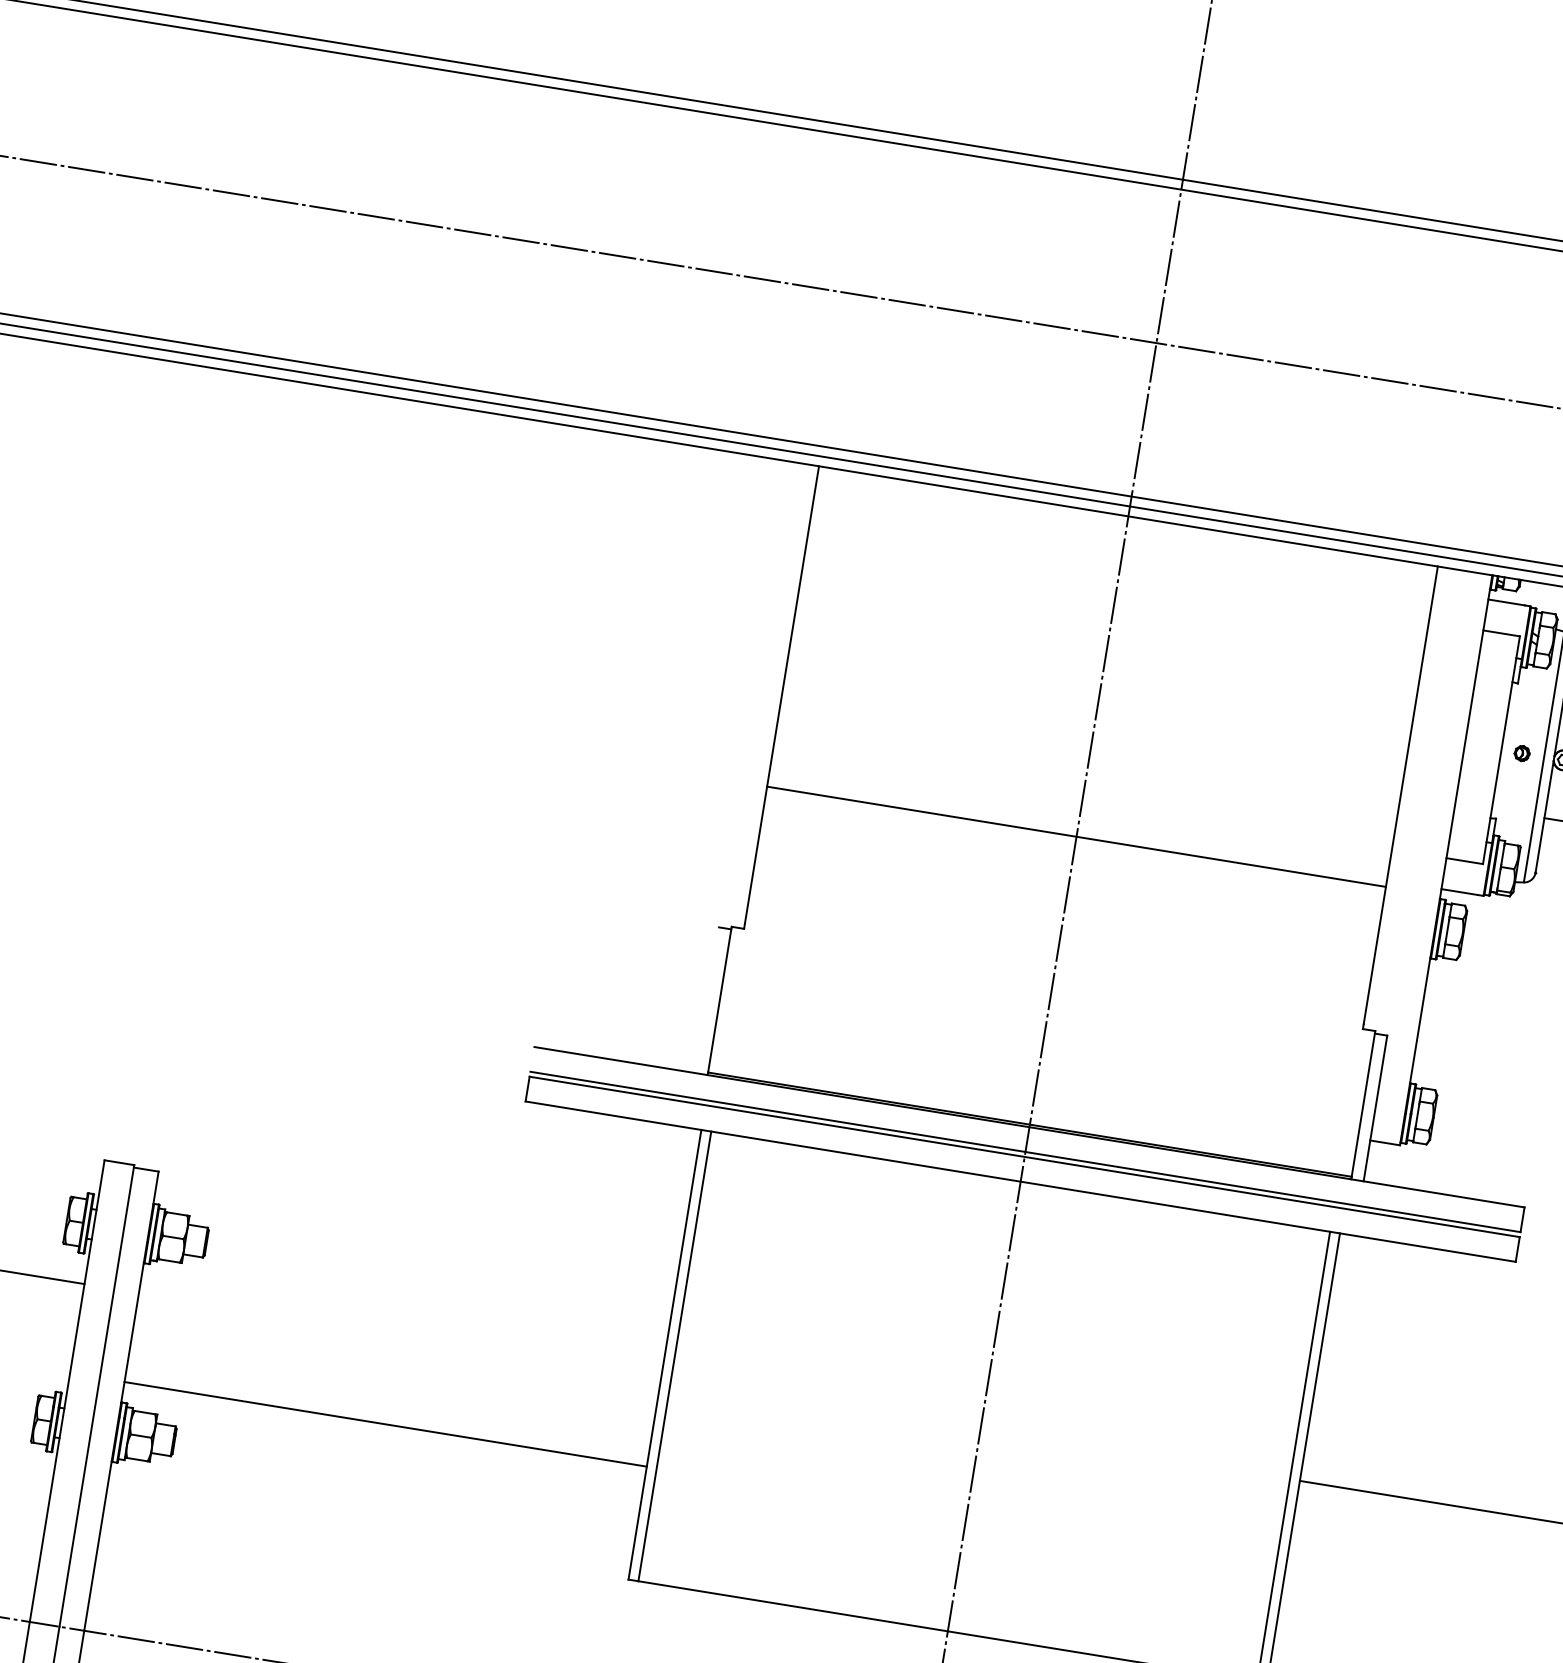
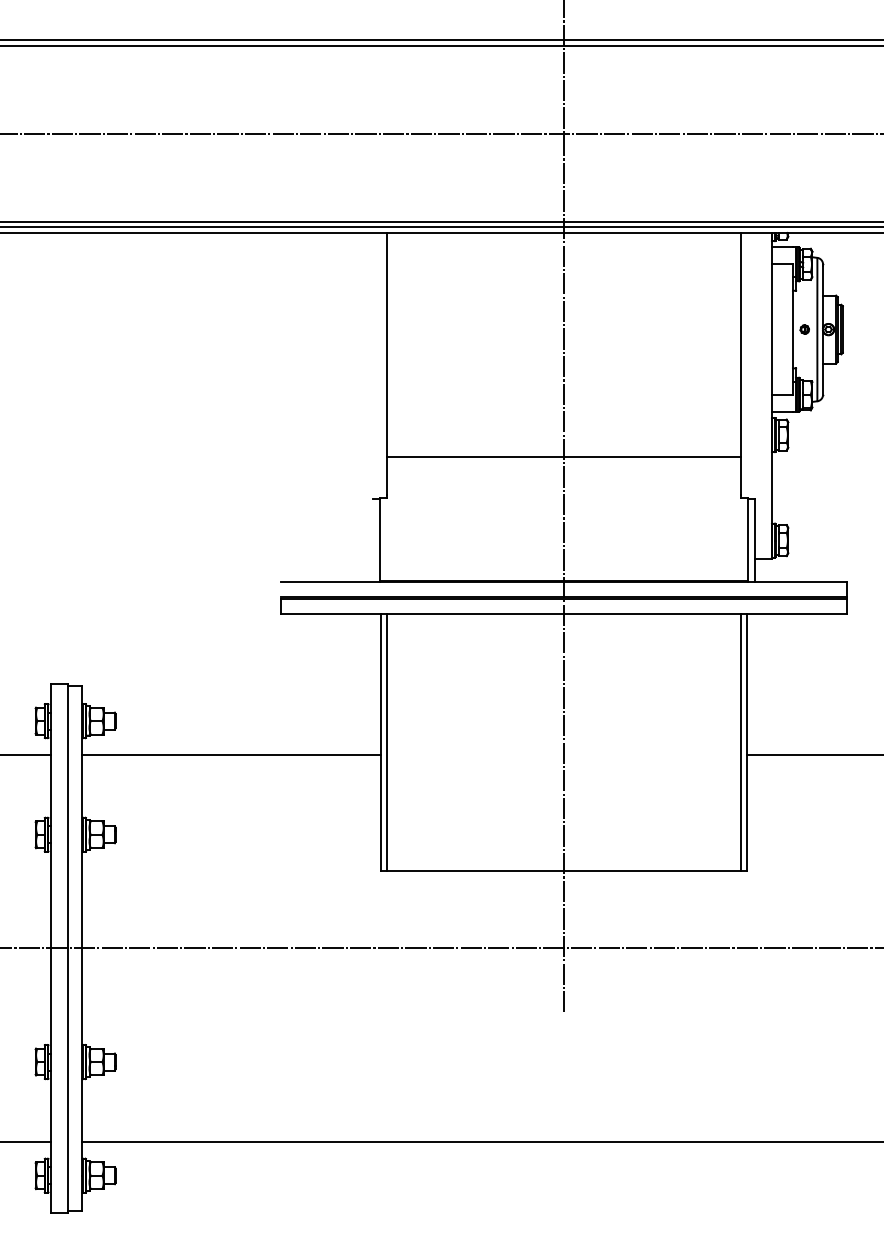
line: (1075, 837) -> (563, 457), moved
line: (385, 1424) -> (231, 755), moved

